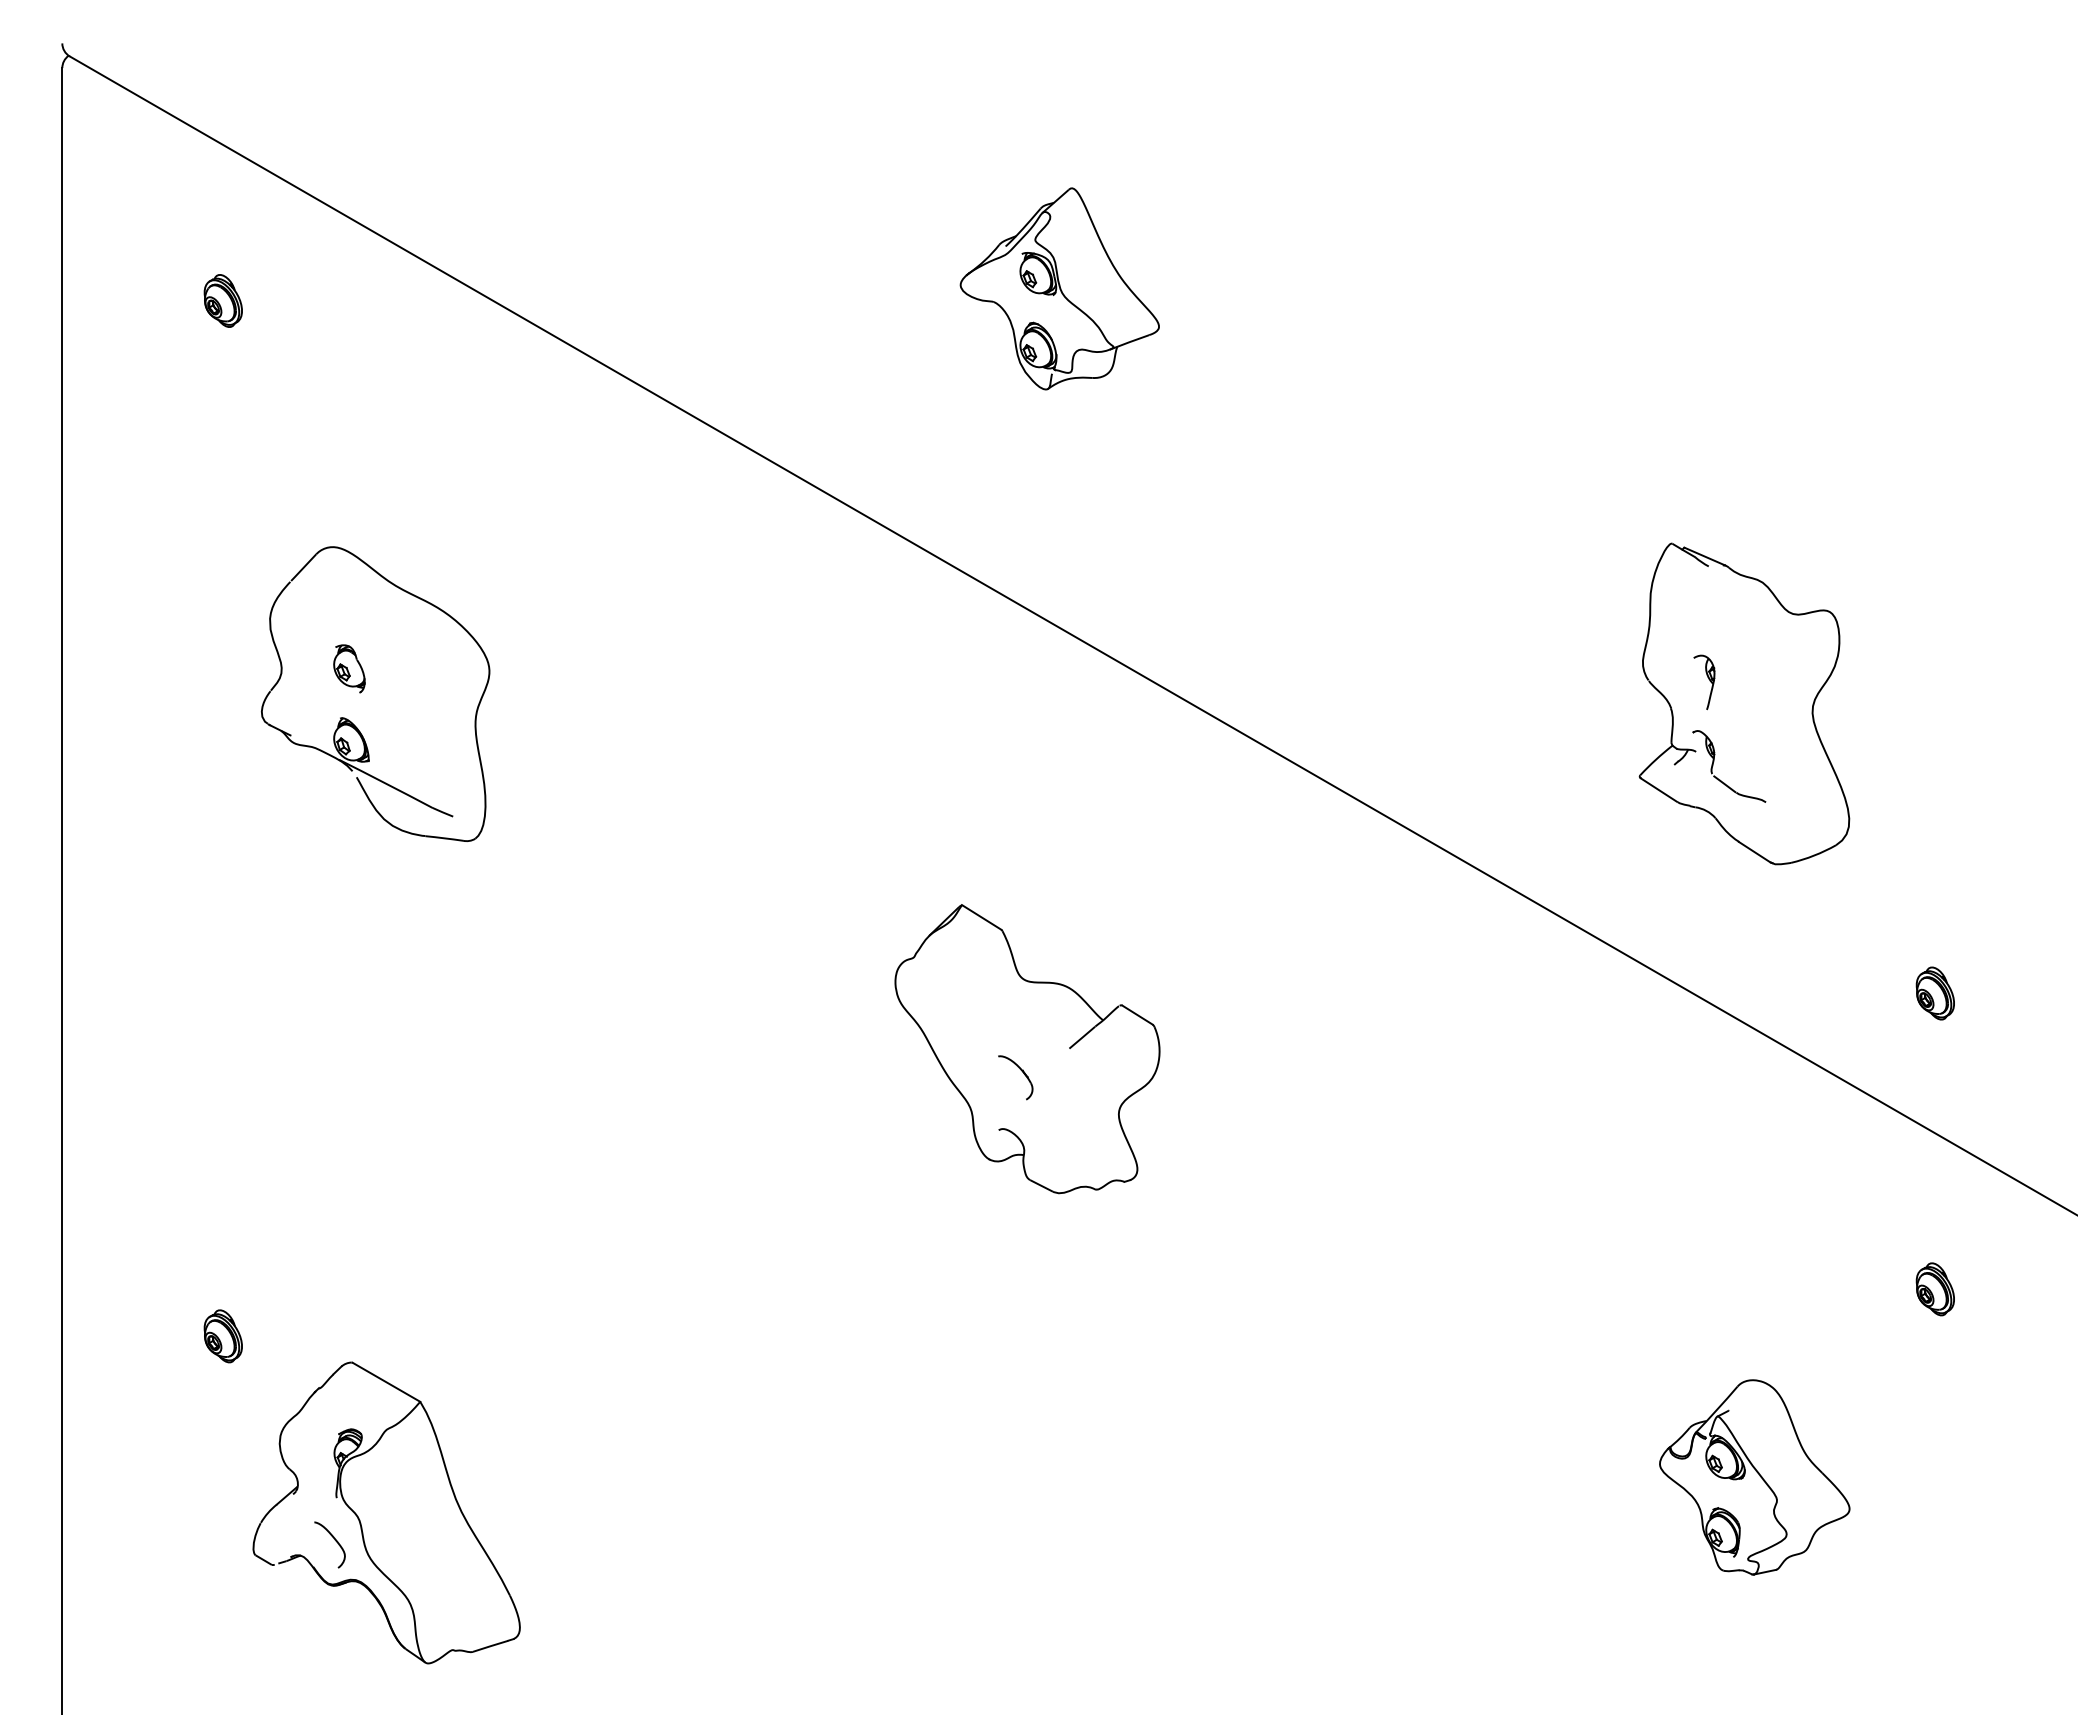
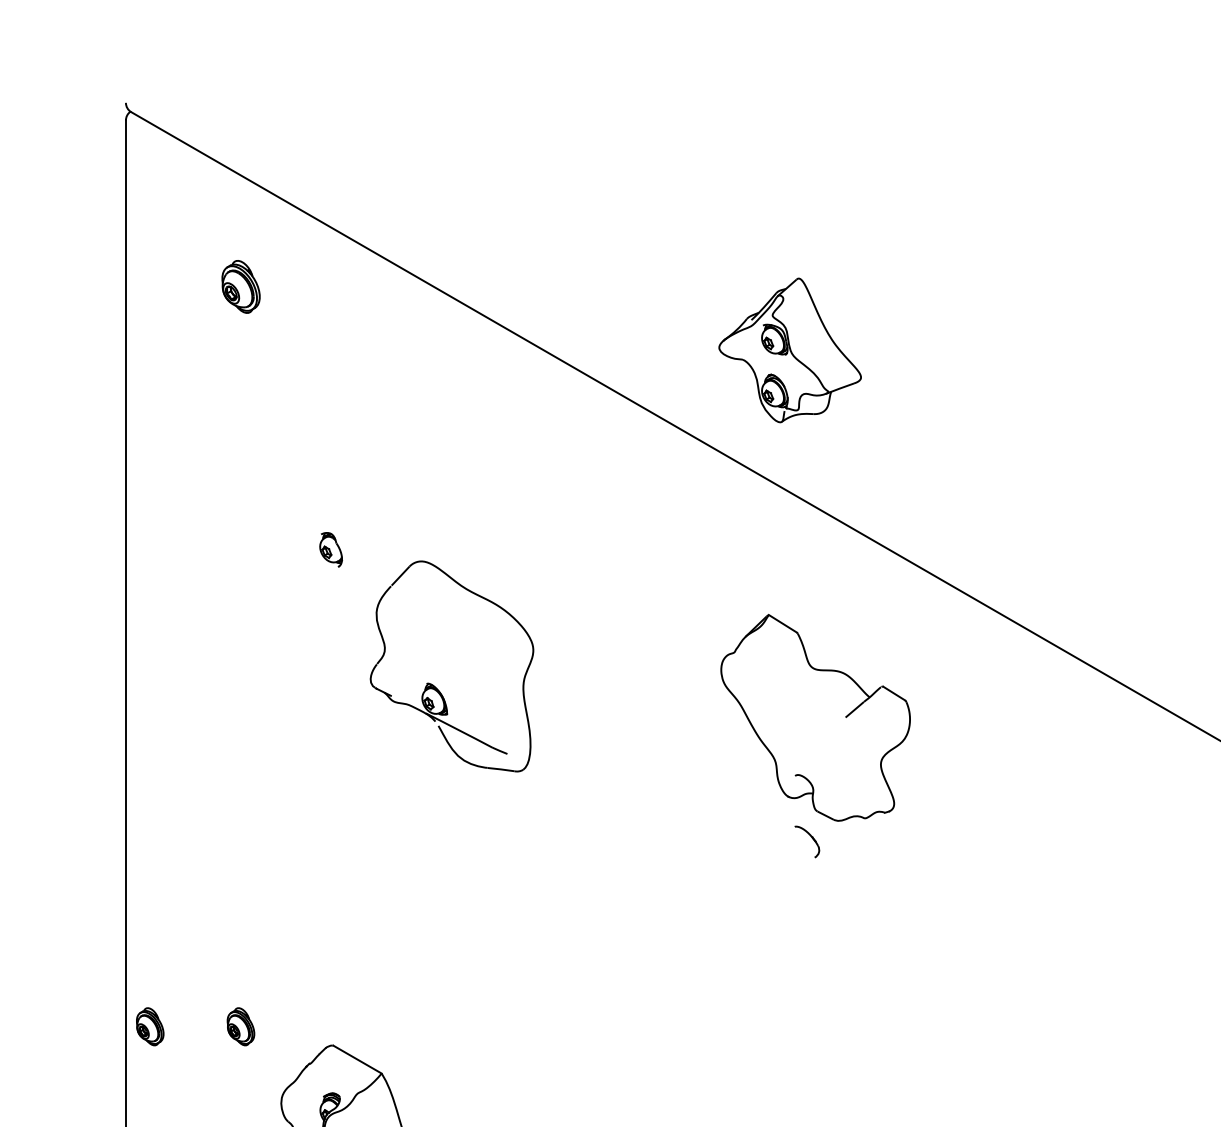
part: (1059, 288) -> (789, 350), moved
part: (222, 300) -> (240, 286), size x1.4
part: (350, 720) -> (434, 685), moved
part: (1027, 1049) -> (815, 718), moved
part: (95, 1336) -> (149, 1026), added

